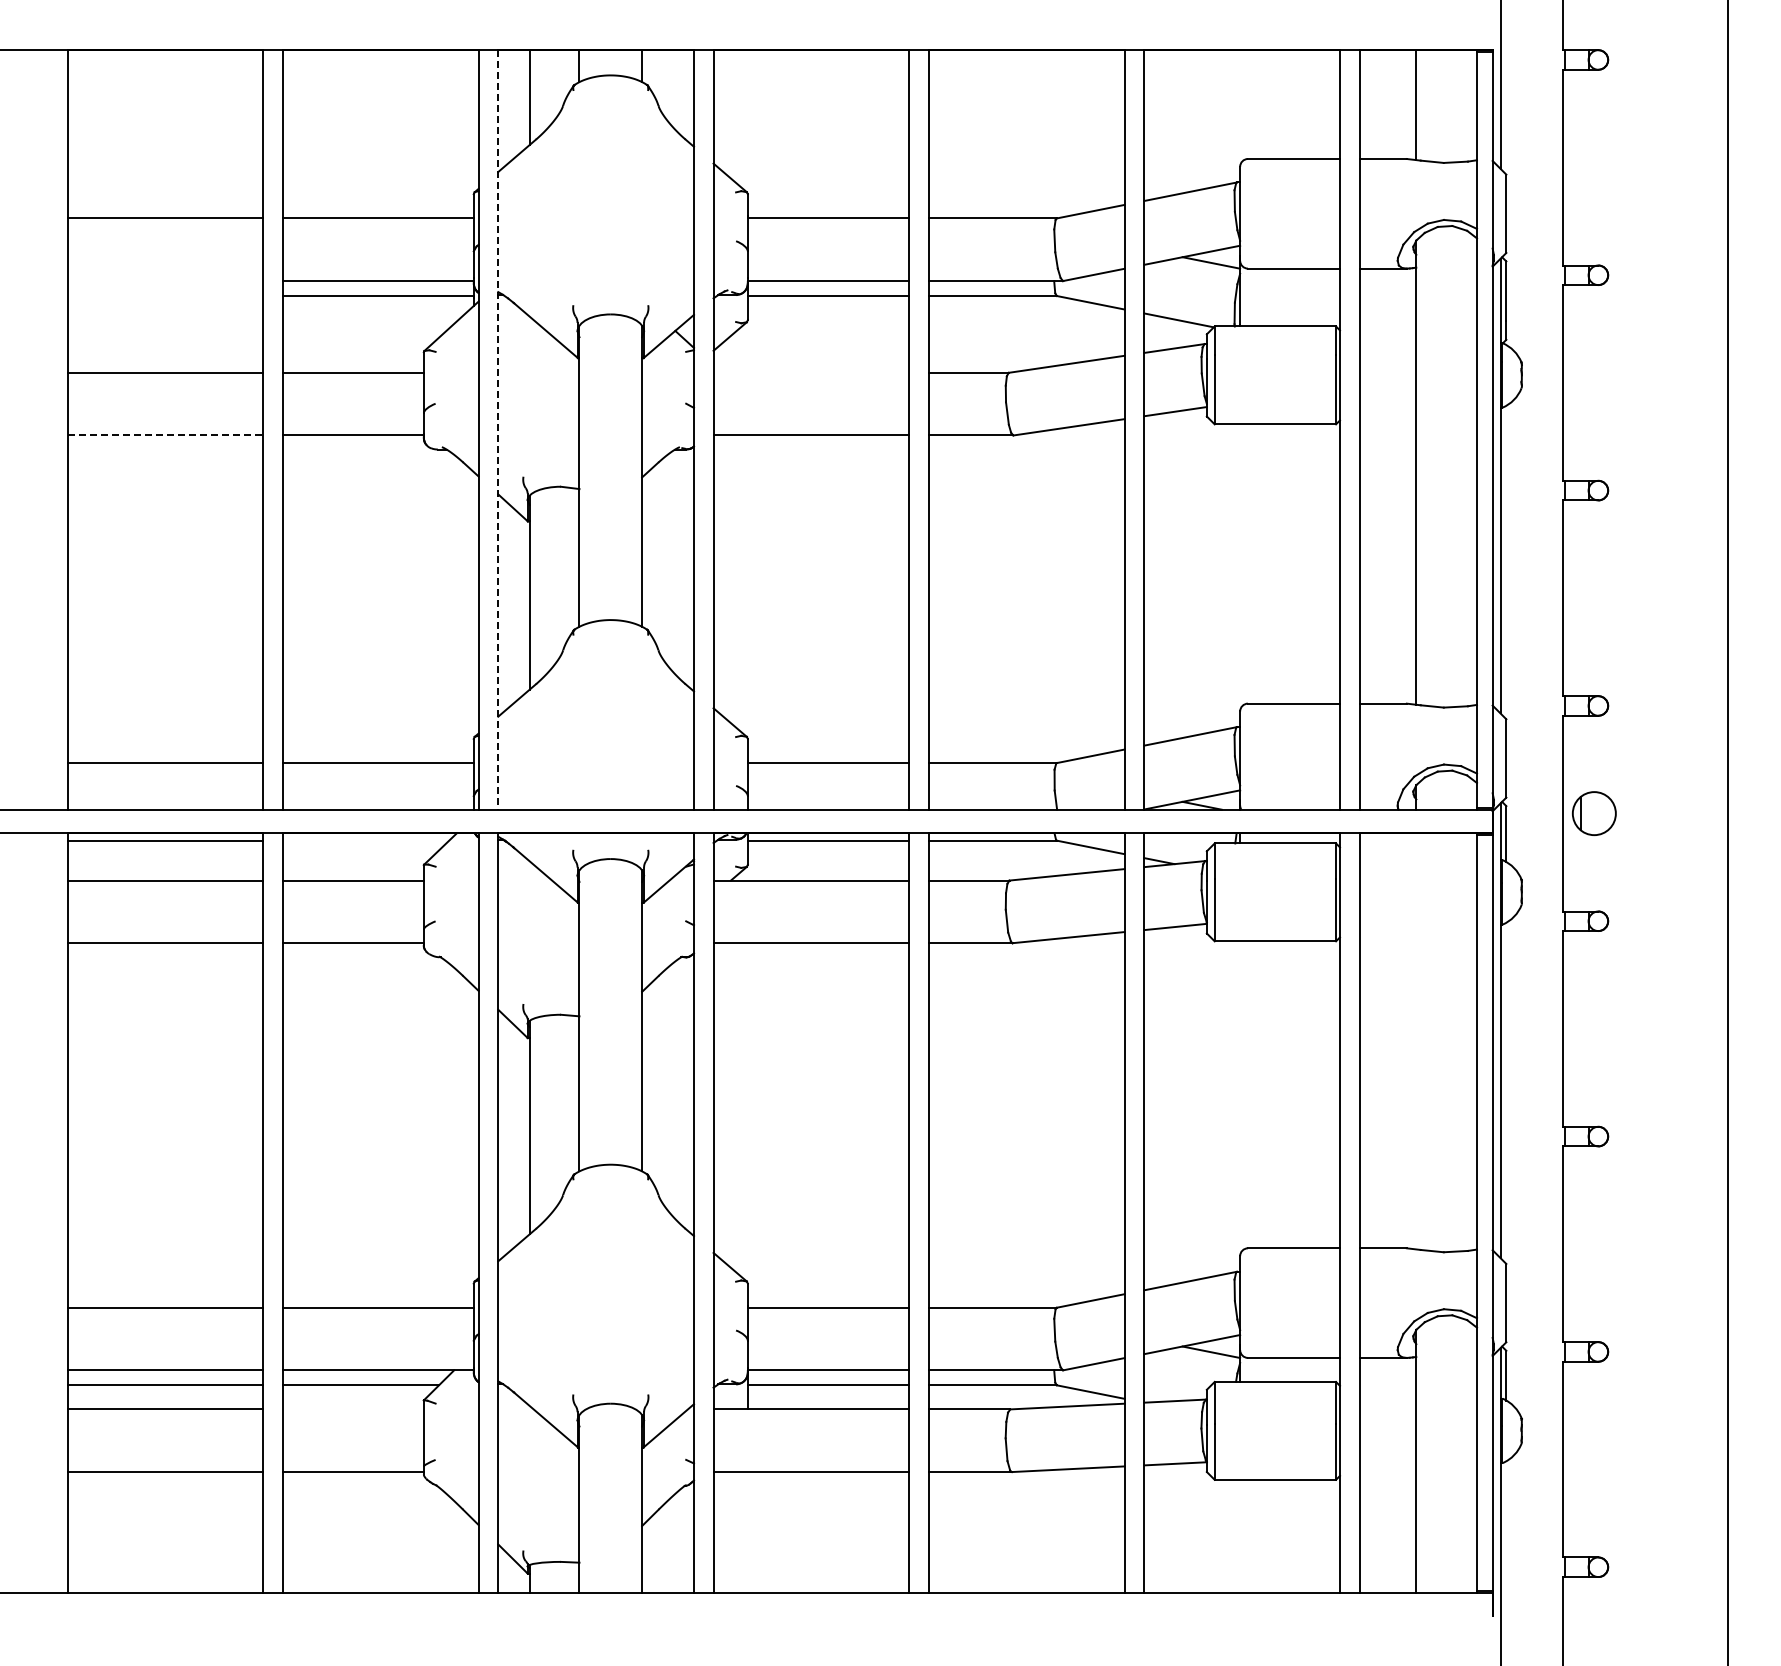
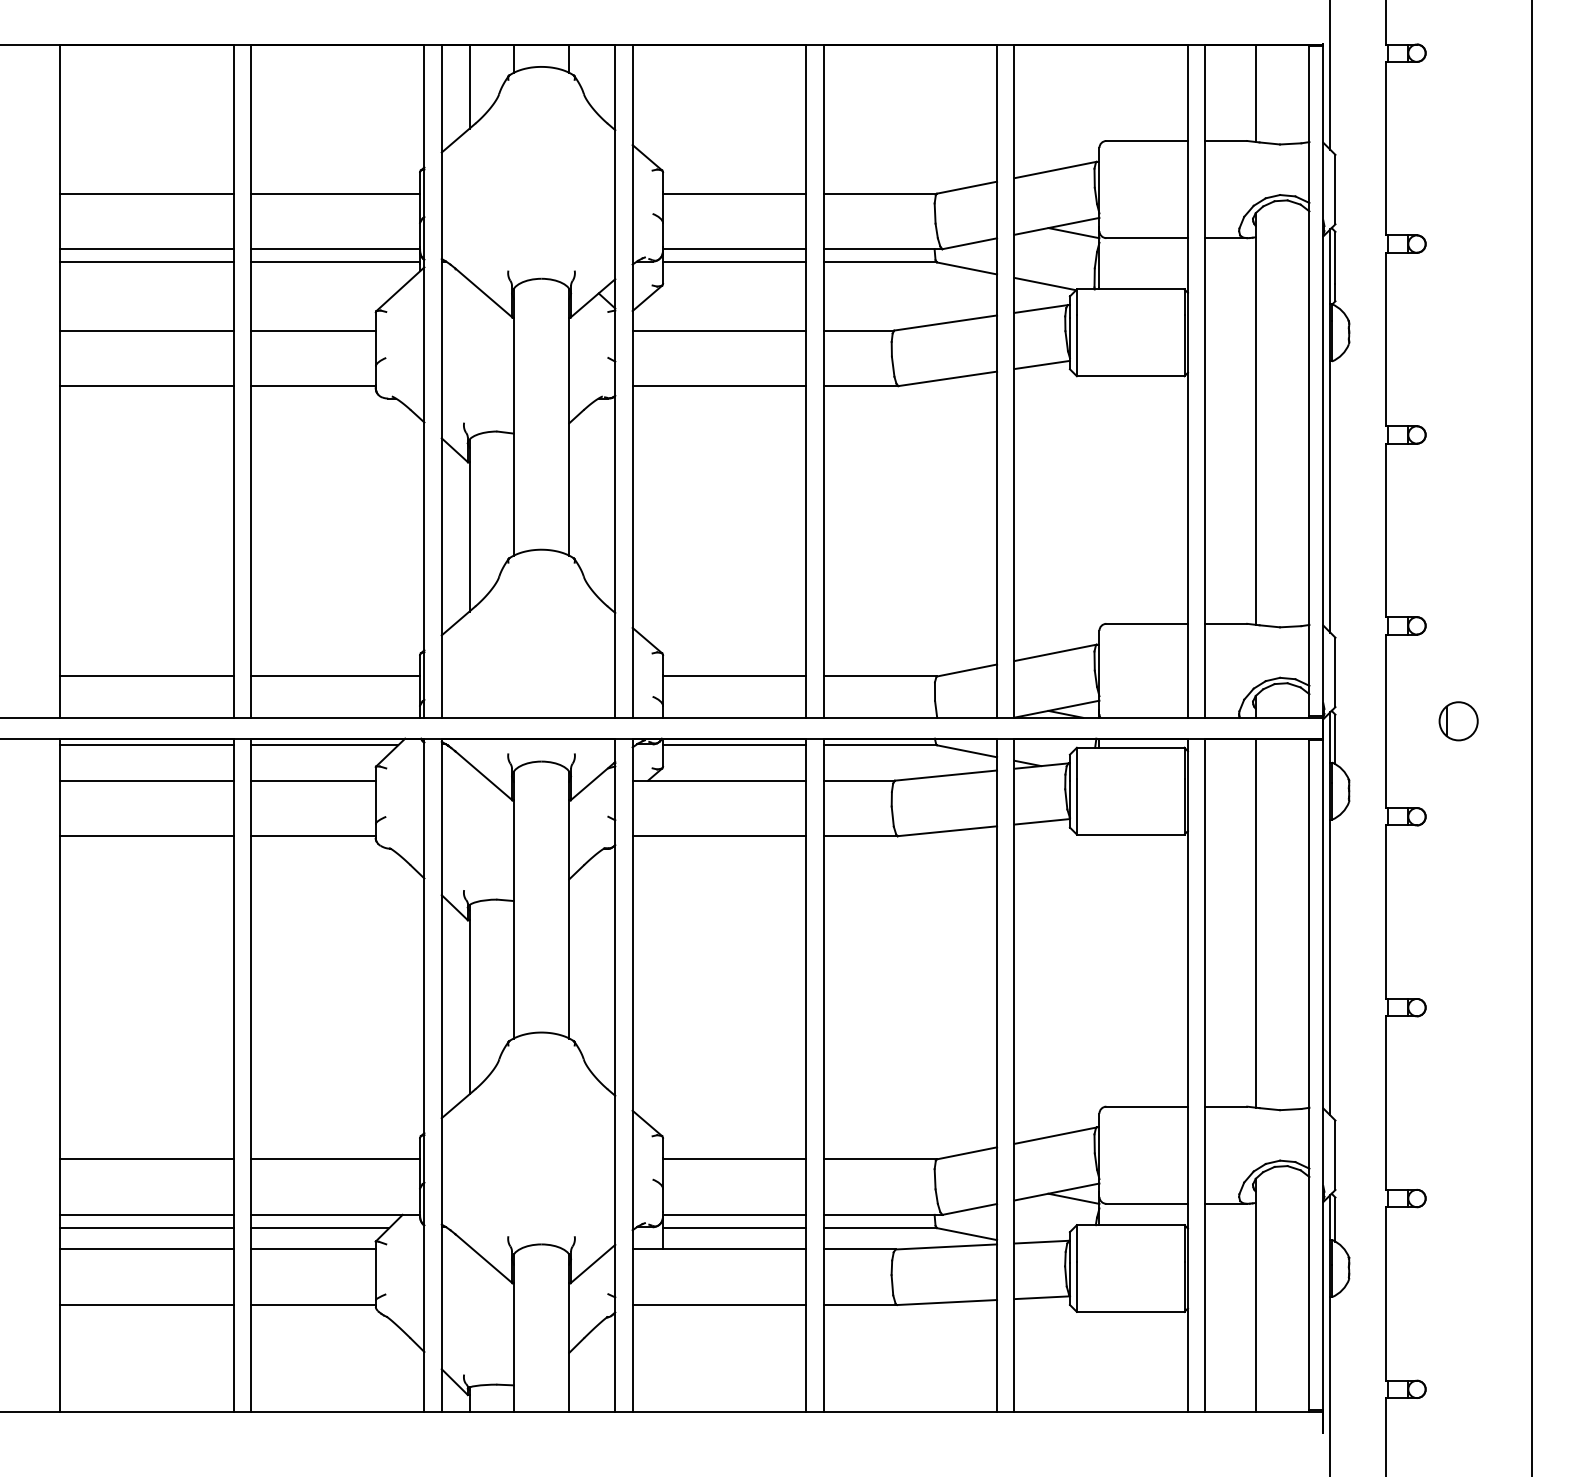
line: (165, 281) -> (146, 249), added
line: (165, 296) -> (146, 262), added
line: (811, 372) -> (719, 330), added
line: (498, 429) -> (441, 380), dashed -> solid
line: (165, 435) -> (146, 386), dashed -> solid
part: (1593, 813) -> (1457, 721), moved
line: (365, 840) -> (324, 745), added
line: (1416, 1041) -> (1255, 923), added
line: (352, 1409) -> (312, 1249), added

